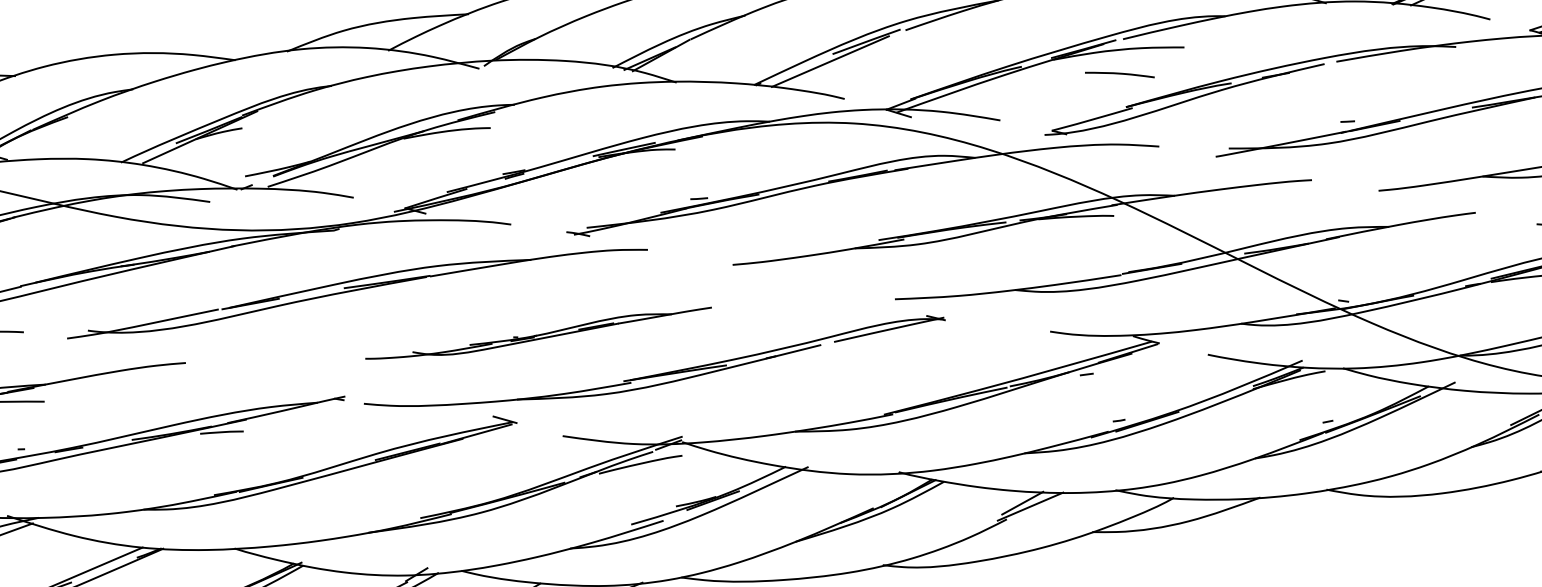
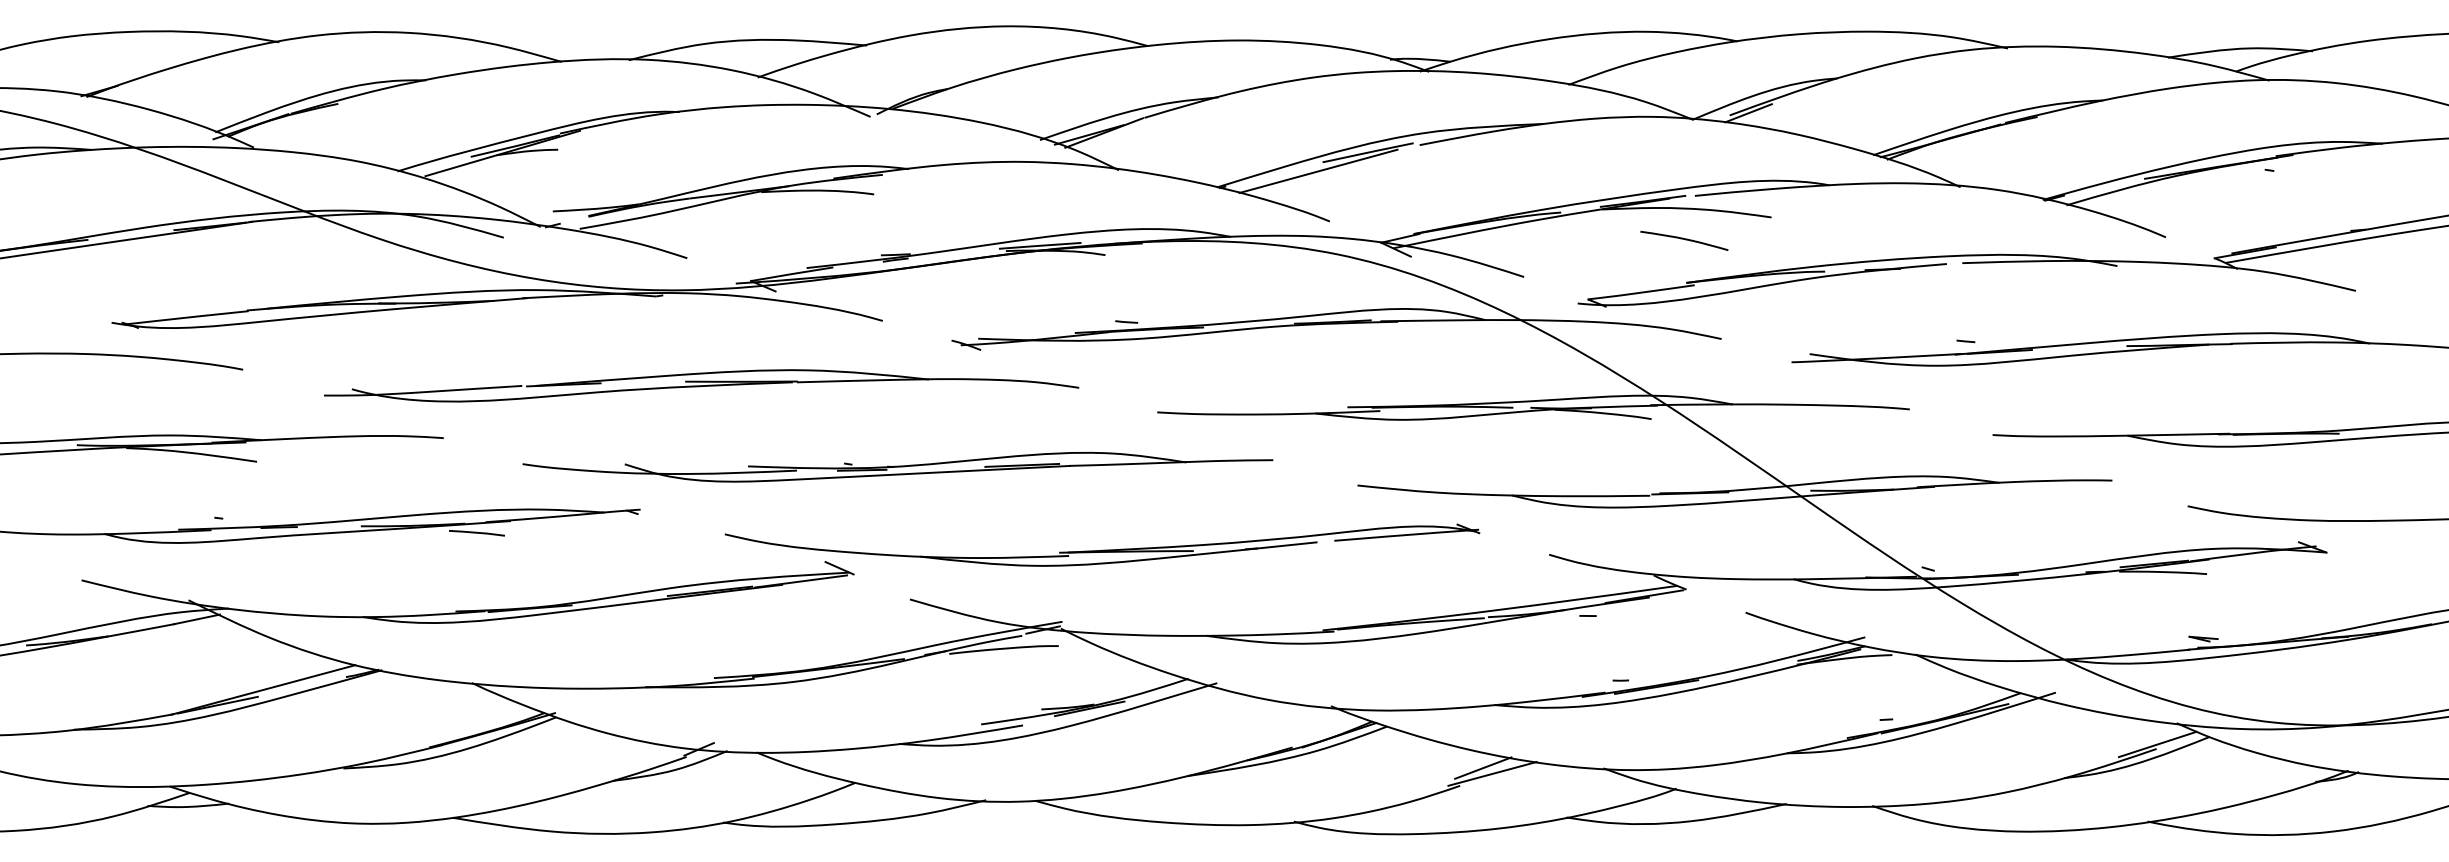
part: (356, 289) -> (701, 385), moved
part: (538, 335) -> (897, 466), size x1.67
part: (655, 370) -> (1102, 544), moved

